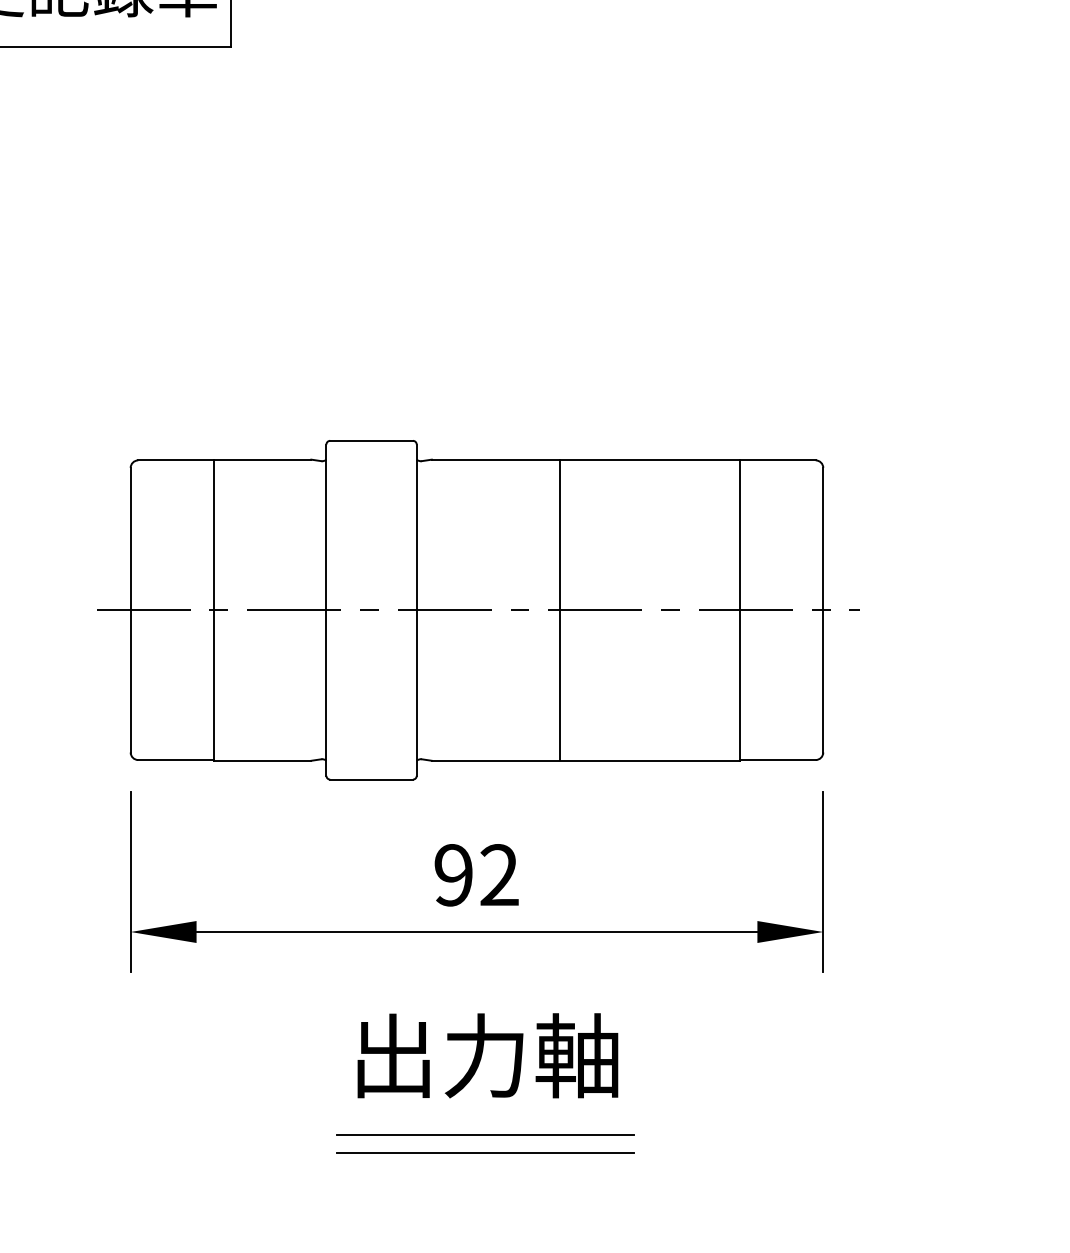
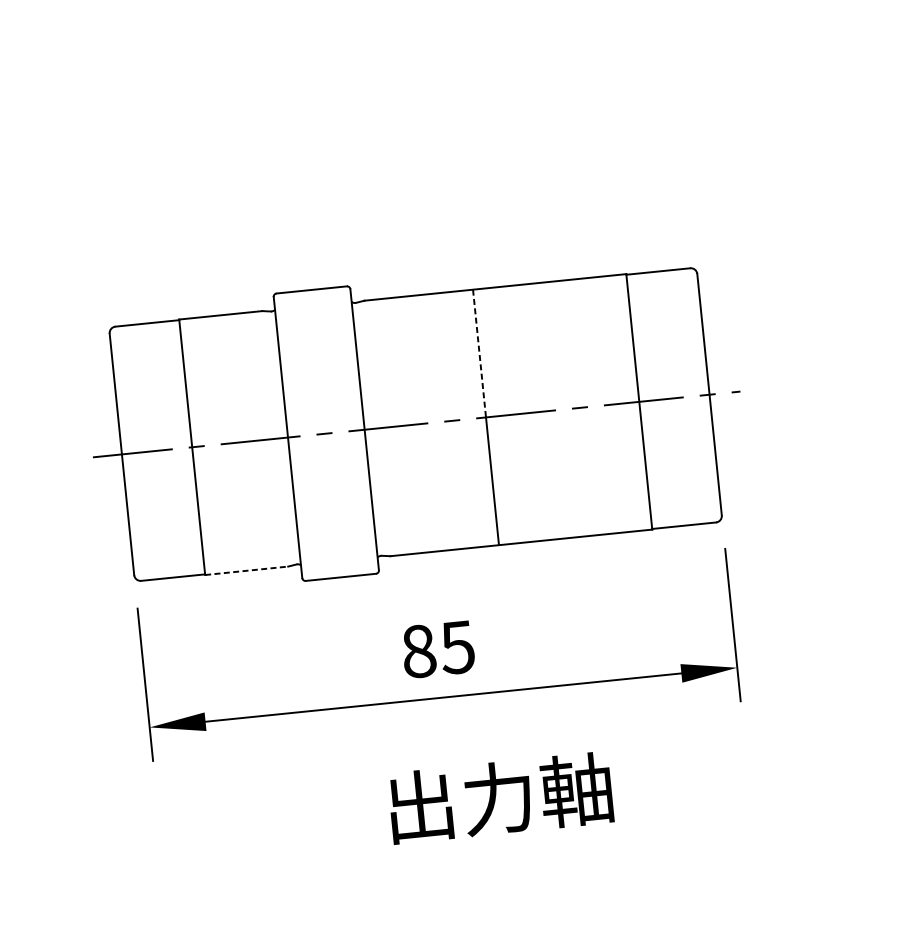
line: (559, 535) -> (479, 354), solid -> dashed
line: (262, 760) -> (246, 570), solid -> dashed
text: (476, 875) -> (438, 649), 92 -> 85
text: (487, 1055) -> (500, 797), moved
line: (485, 1134) -> (468, 868), removed
line: (485, 1153) -> (469, 884), removed

